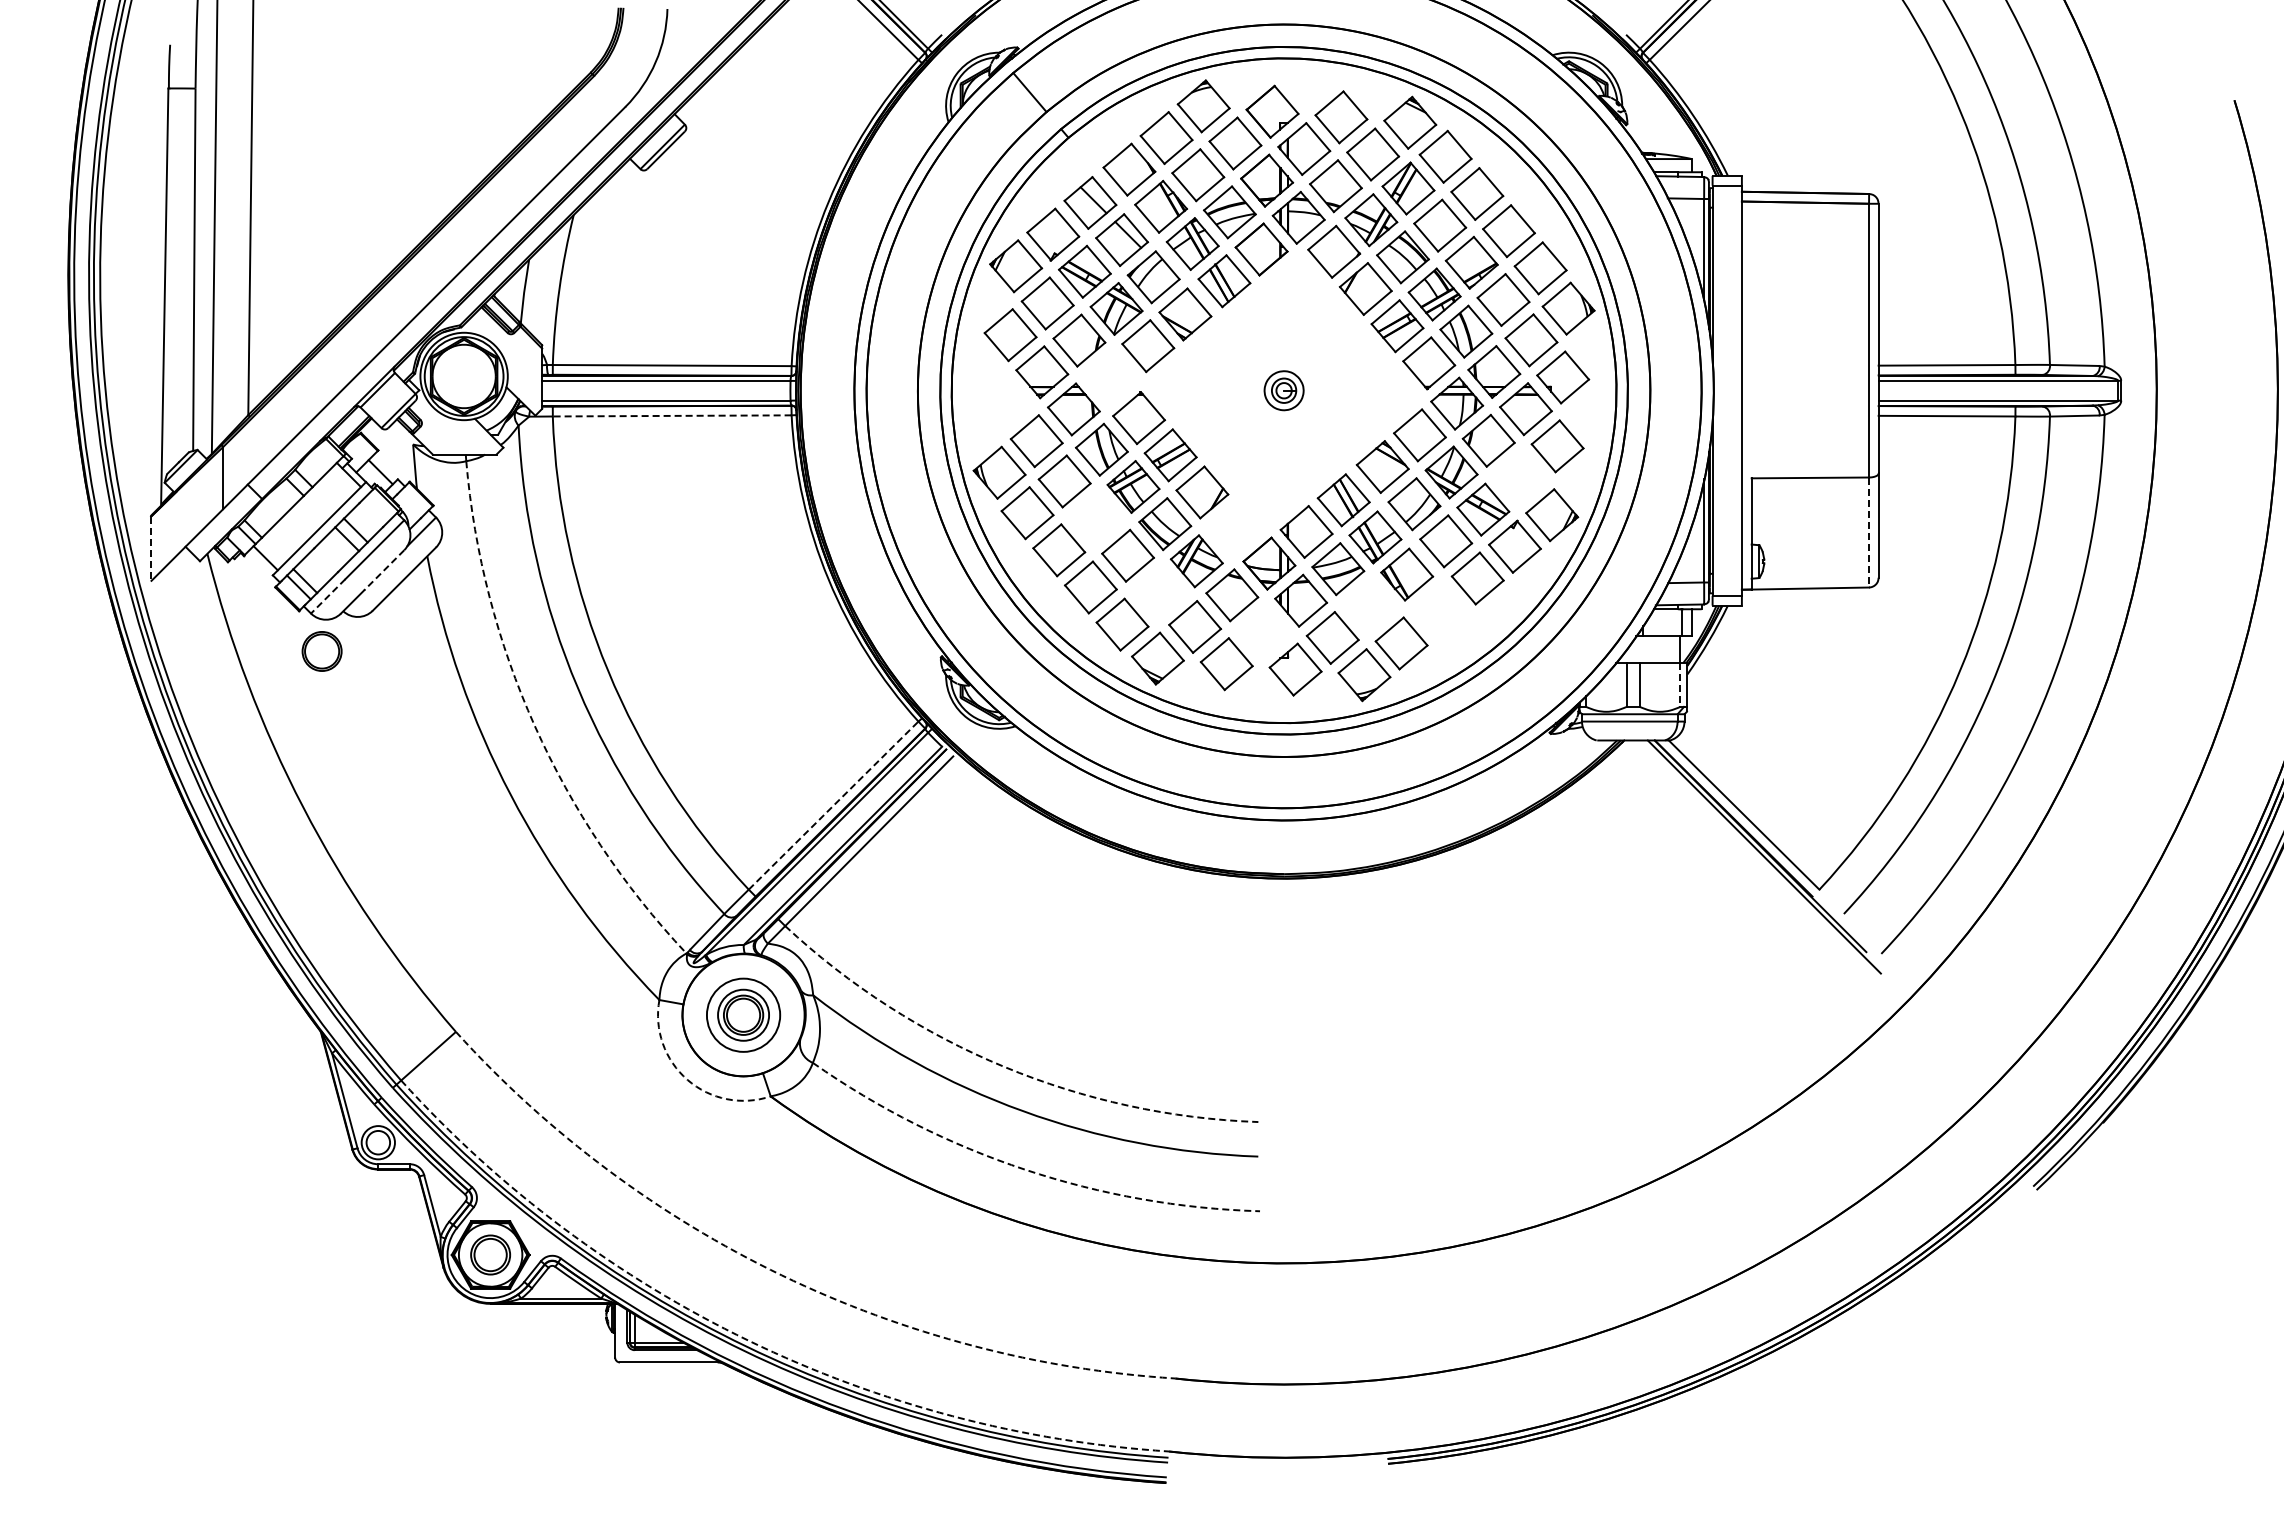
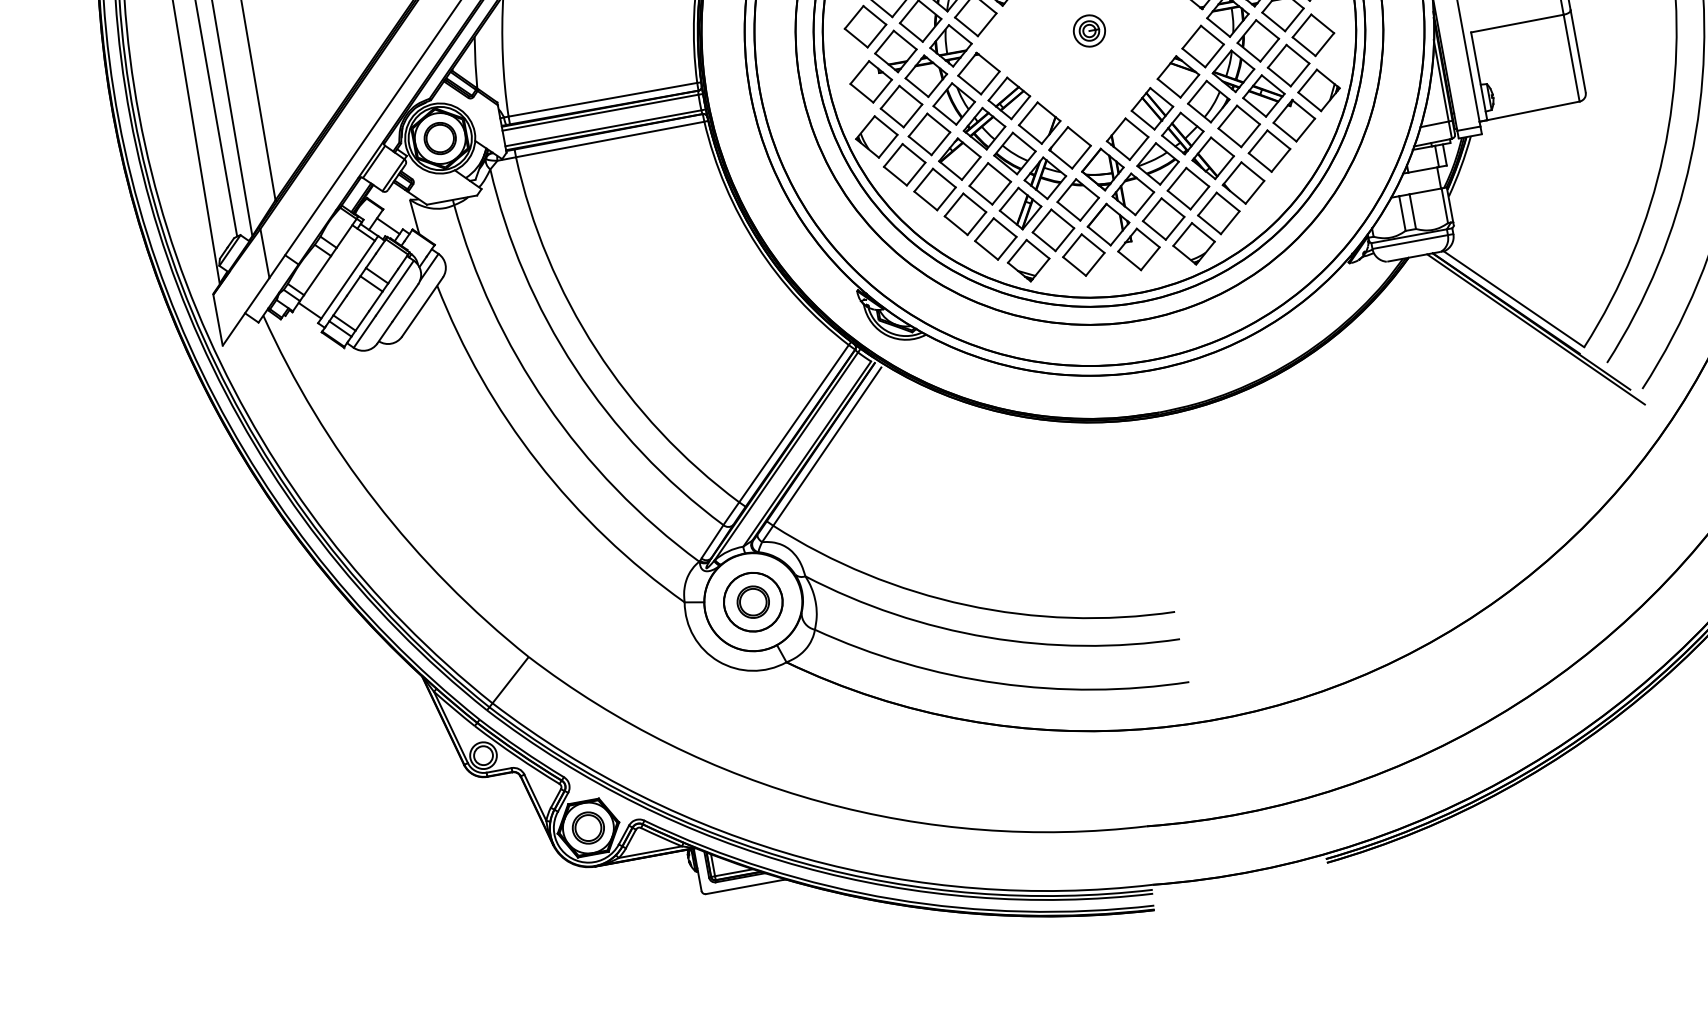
part: (1110, 377) -> (950, 45), added
part: (1005, 403) -> (871, 81), added
line: (671, 415) -> (609, 139), dashed -> solid
part: (1520, 477) -> (1288, 65), added
part: (1096, 518) -> (959, 159), added
part: (1234, 529) -> (1070, 147), added
line: (1869, 533) -> (1572, 58), dashed -> solid
line: (150, 549) -> (217, 320), dashed -> solid
line: (383, 570) -> (404, 303), dashed -> solid
part: (1159, 592) -> (1020, 208), added
line: (327, 596) -> (364, 331), dashed -> solid
part: (1369, 606) -> (1188, 188), added
part: (1438, 611) -> (1243, 182), added
part: (1263, 632) -> (1108, 224), added
part: (321, 651) -> (439, 138), moved
line: (1680, 684) -> (1444, 205), dashed -> solid
arc: (534, 725) -> (546, 403), dashed -> solid
line: (833, 805) -> (793, 423), dashed -> solid
circle: (743, 1014) -> (753, 601), size x1.43
arc: (1004, 1066) -> (966, 604), dashed -> solid
arc: (687, 1079) -> (718, 661), dashed -> solid
arc: (1025, 1169) -> (998, 683), dashed -> solid
arc: (781, 1275) -> (820, 802), dashed -> solid
arc: (748, 1340) -> (804, 858), dashed -> solid

